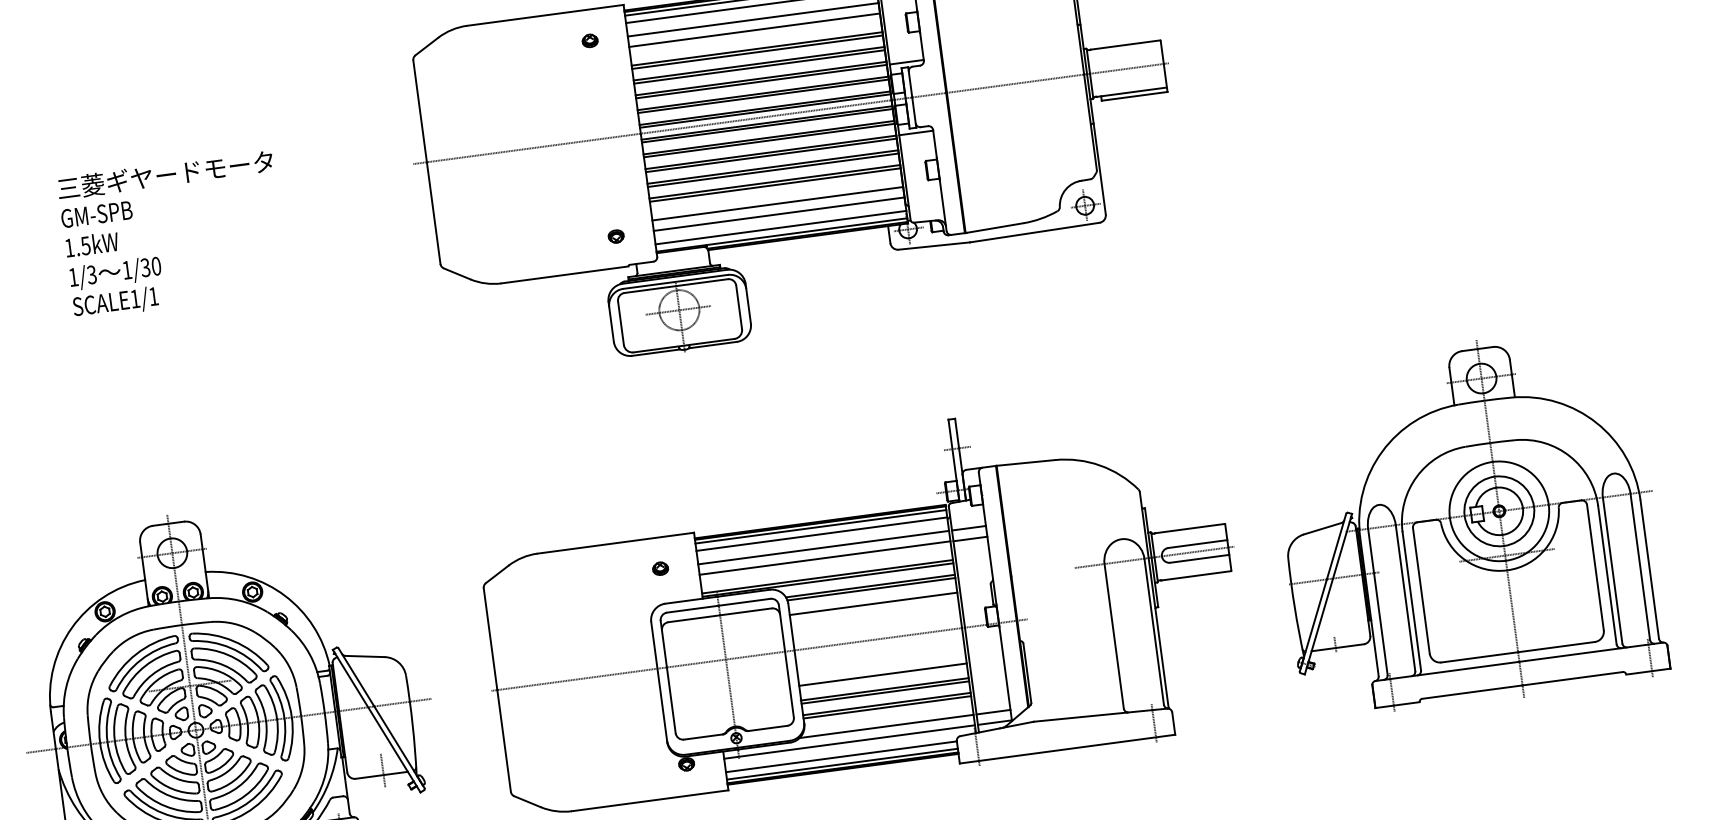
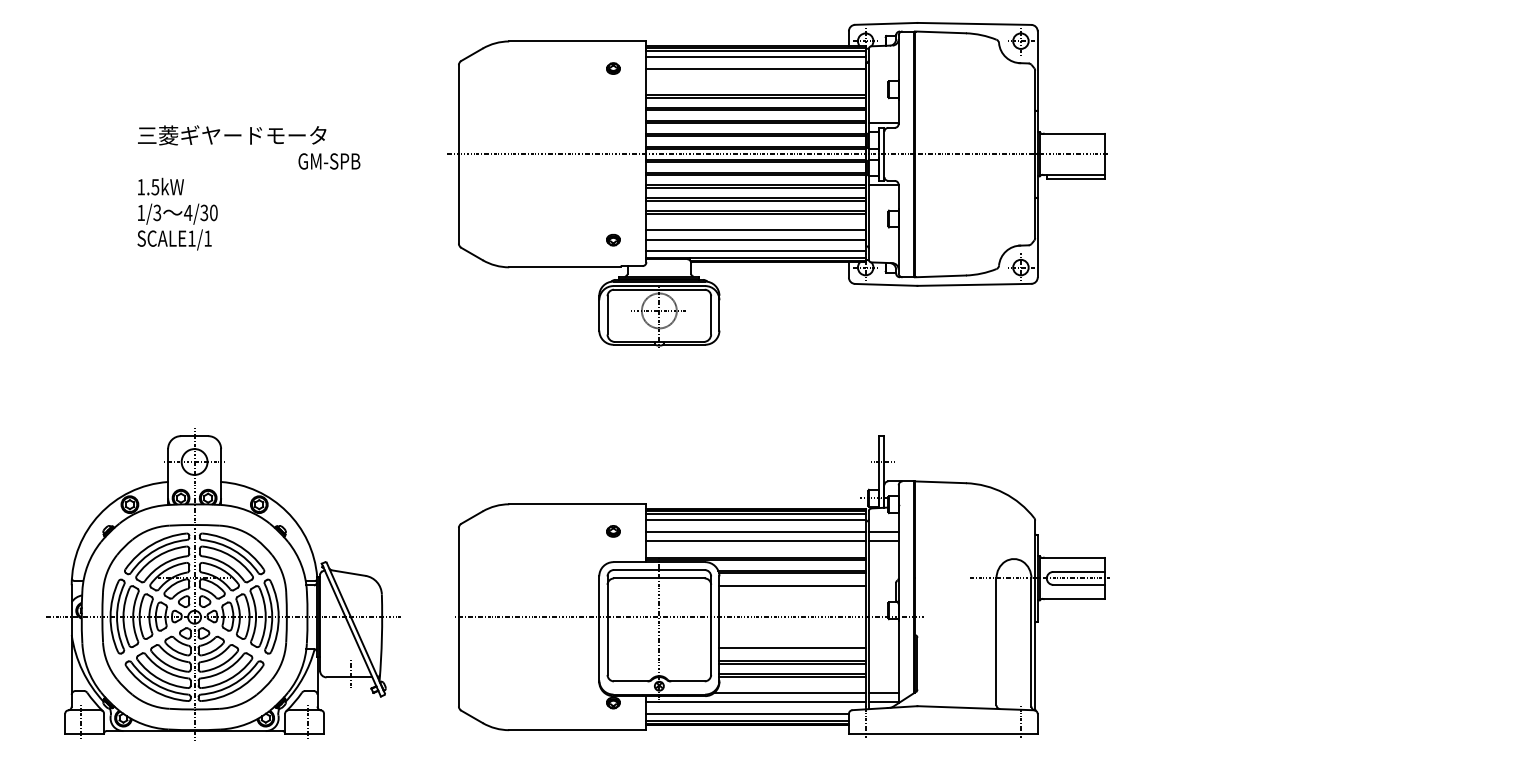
line: (754, 30) -> (756, 78), removed
text: (96, 214) -> (329, 161), moved
text: (127, 269) -> (188, 212), 1/30 -> 4/30
part: (1466, 522) -> (1313, 584), removed

